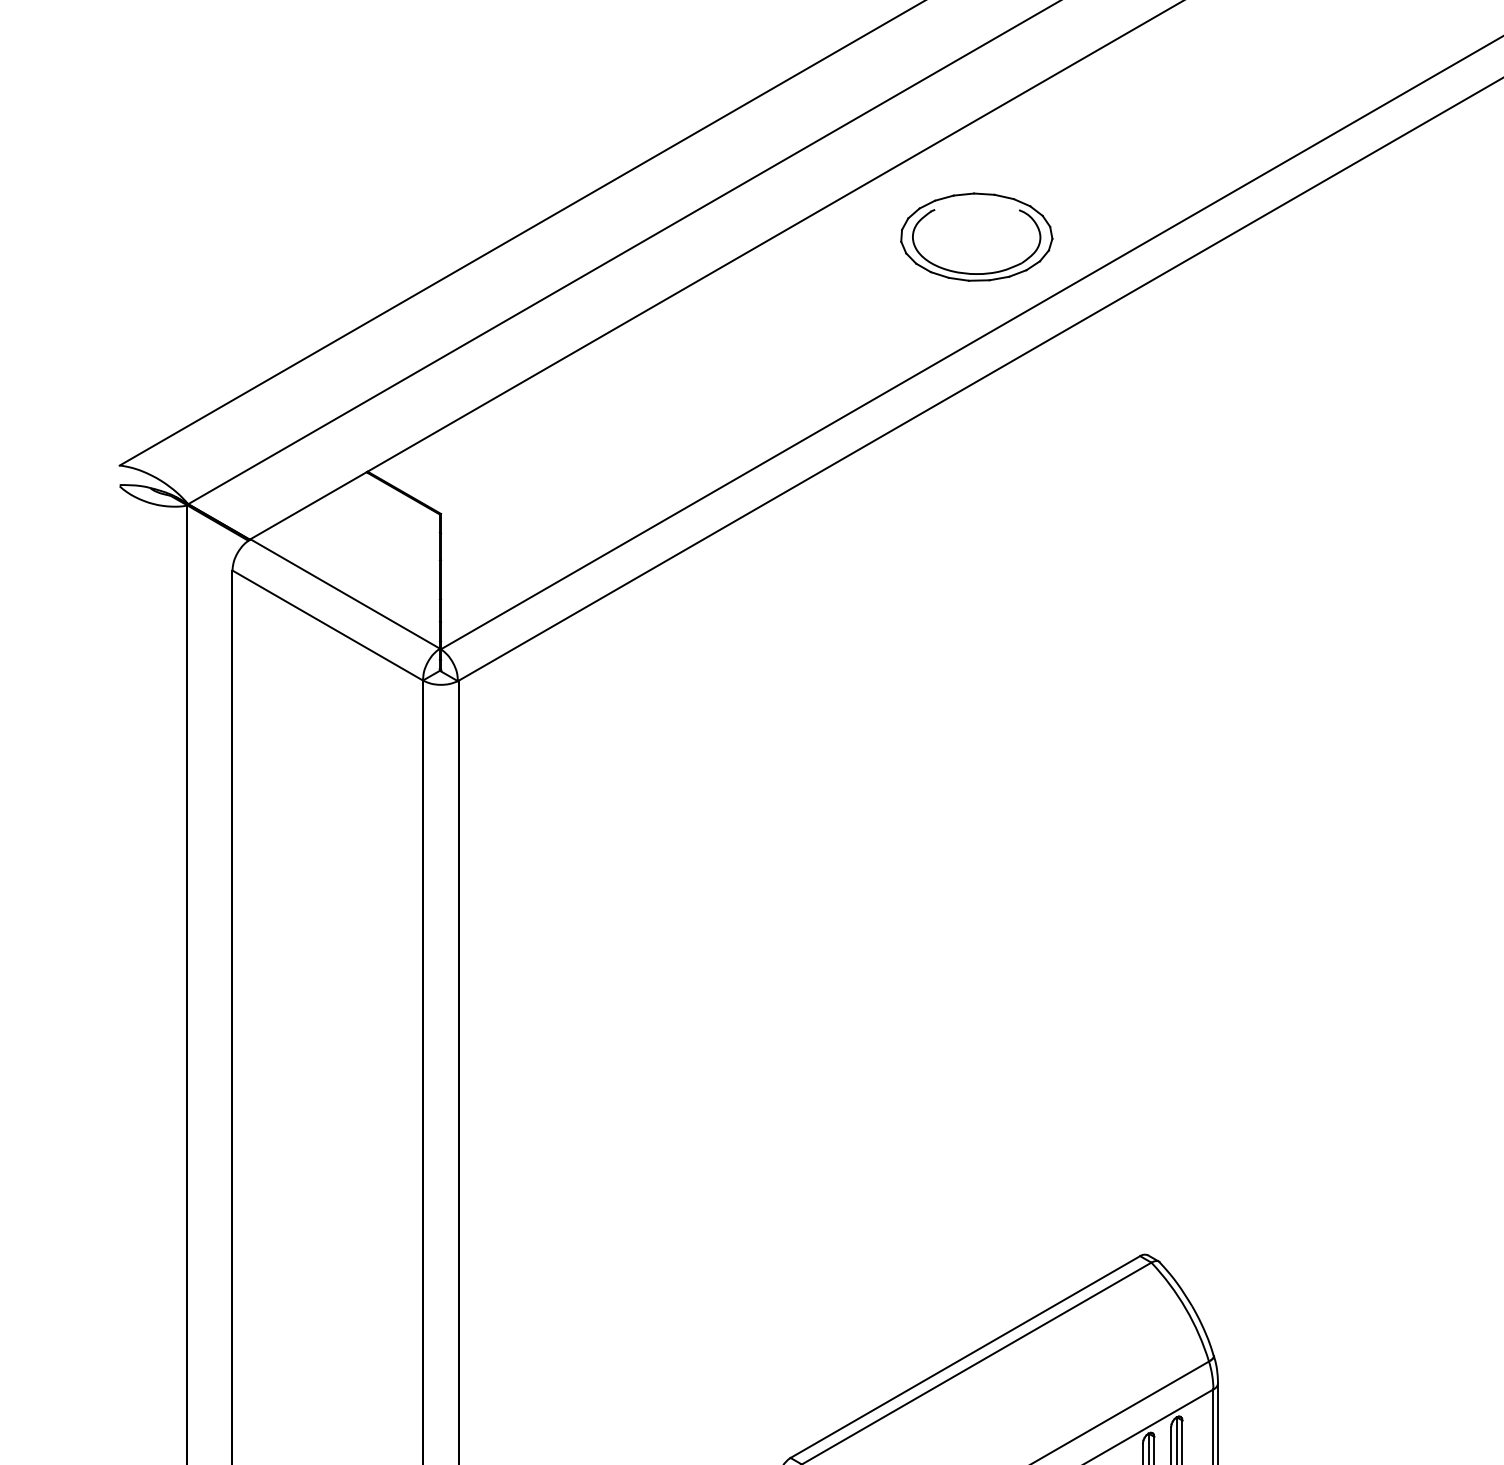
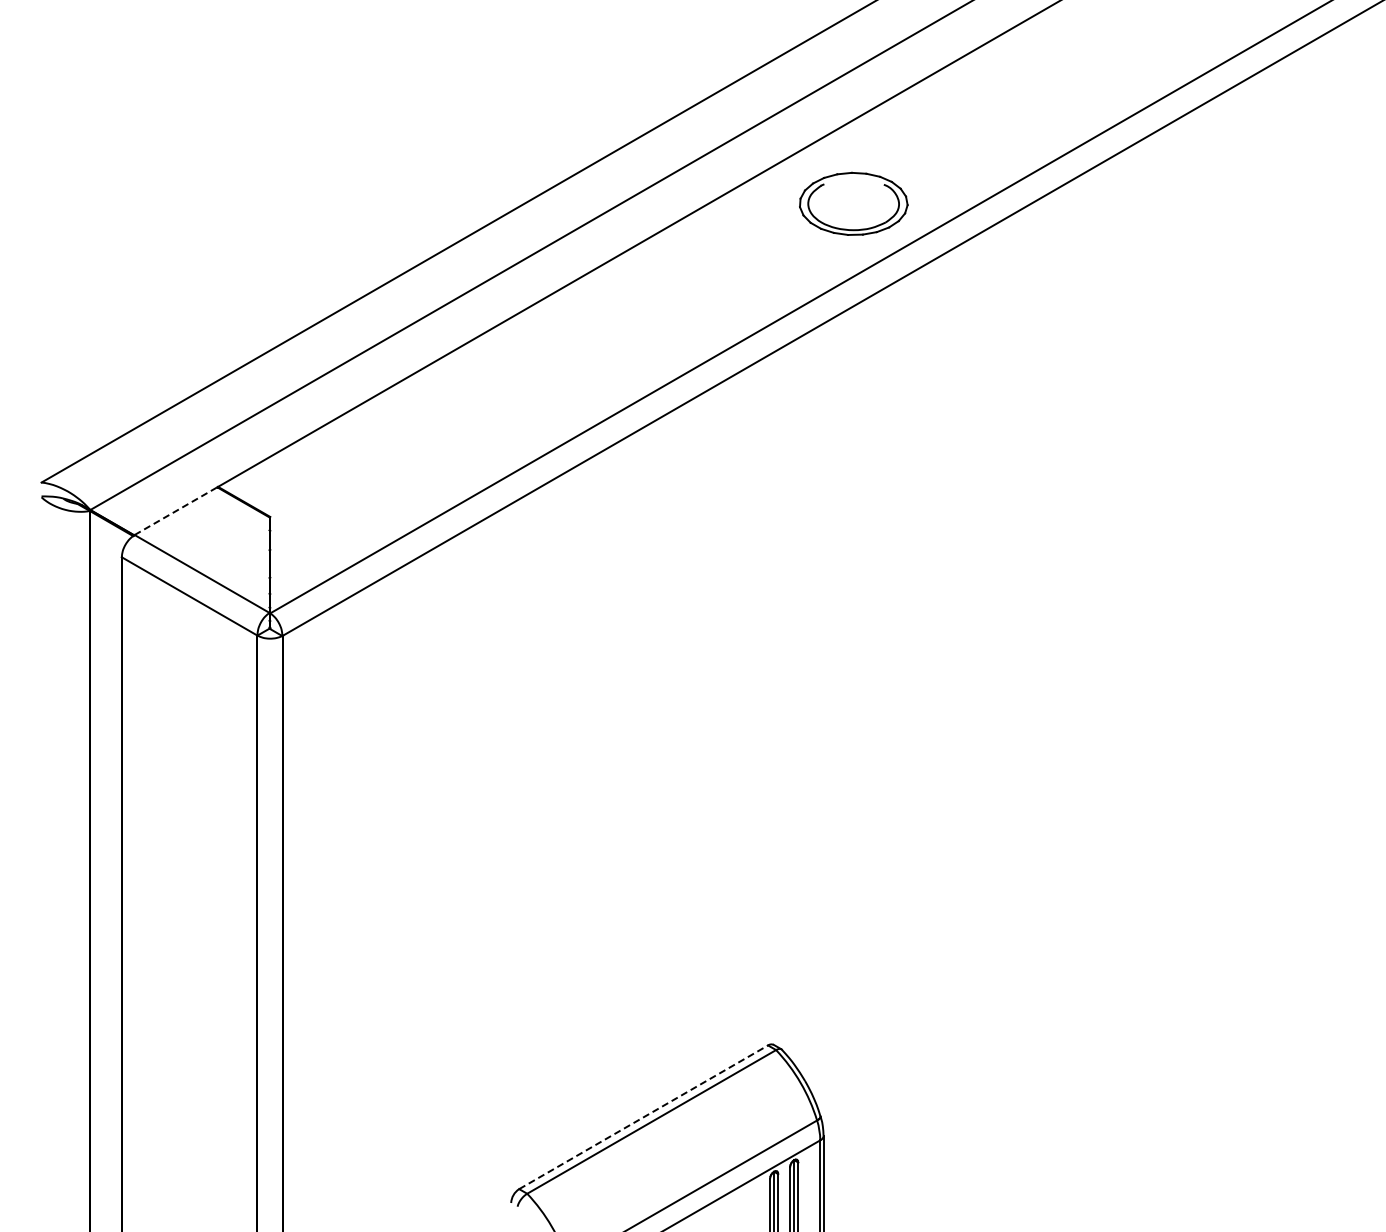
part: (976, 236) -> (853, 203), moved
line: (307, 506) -> (175, 511), solid -> dashed
line: (965, 1357) -> (643, 1117), solid -> dashed

